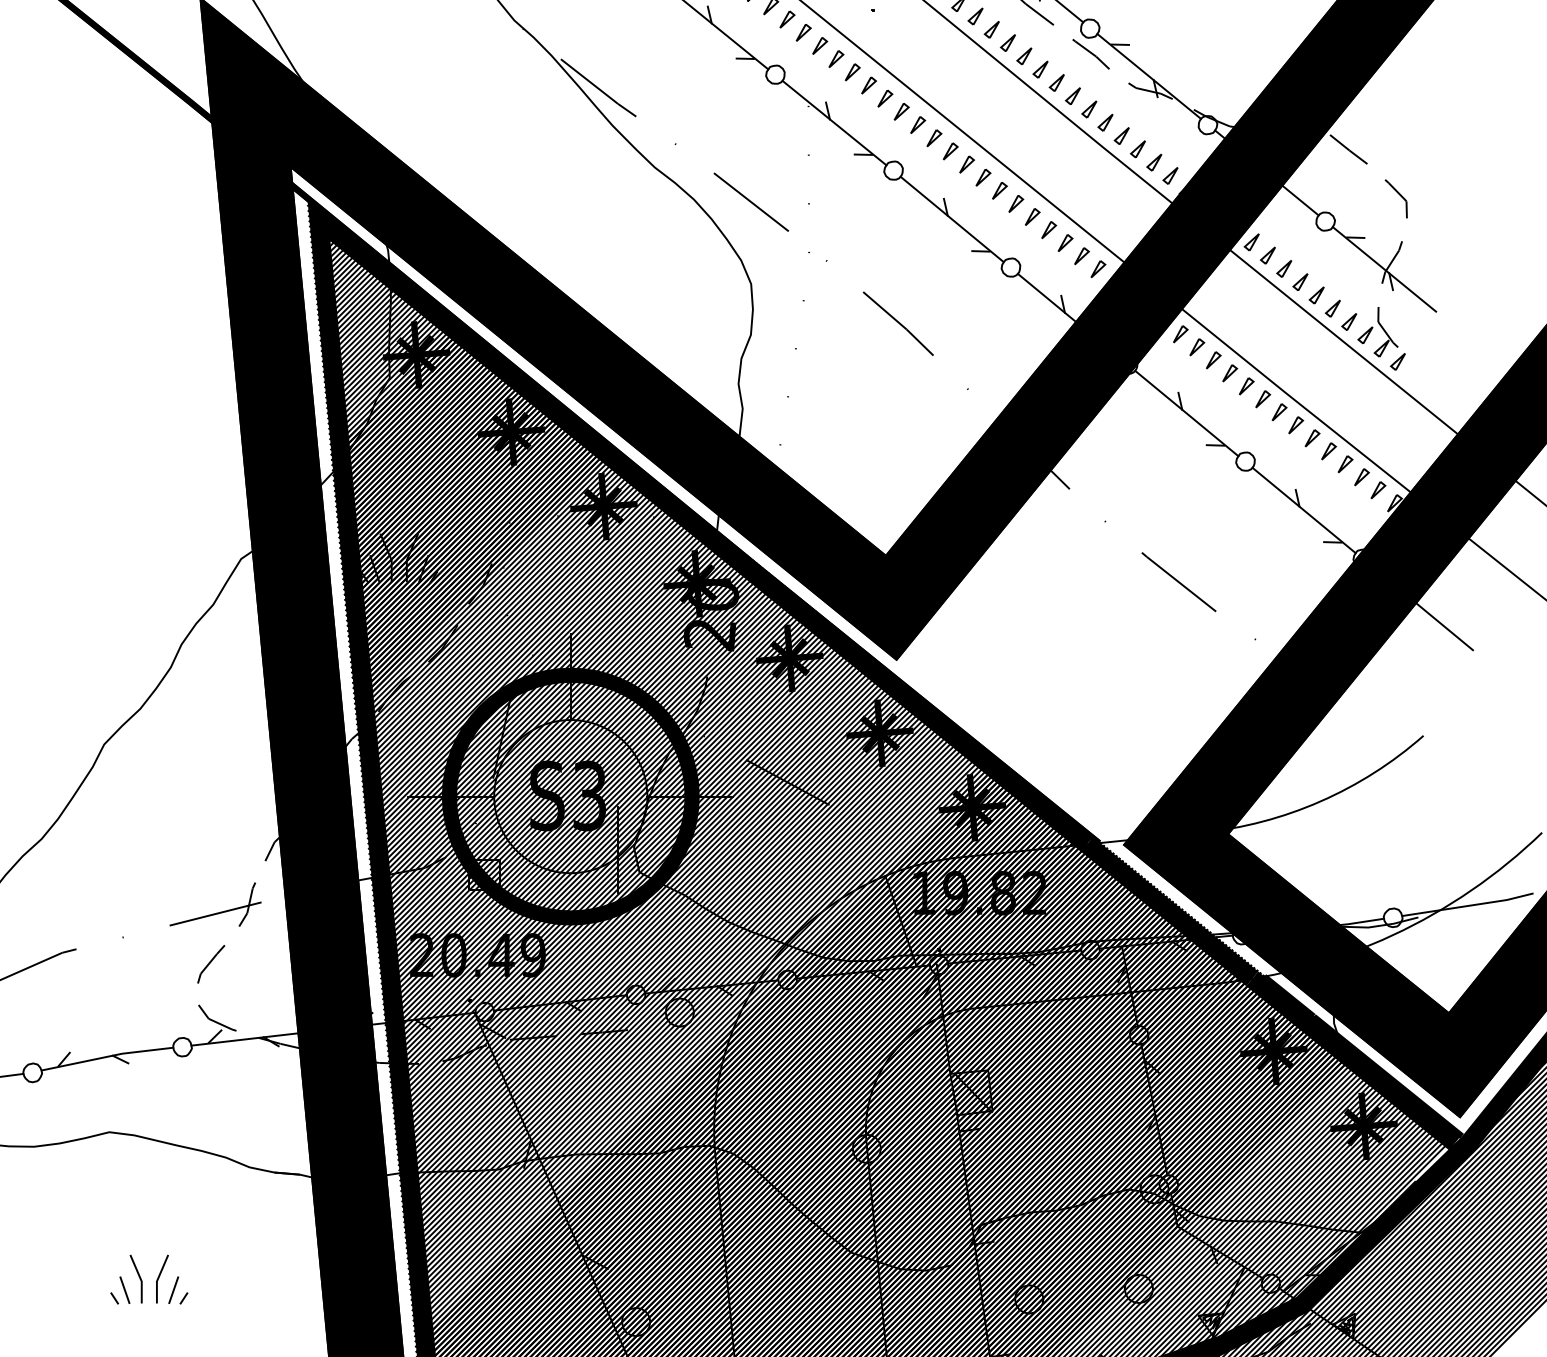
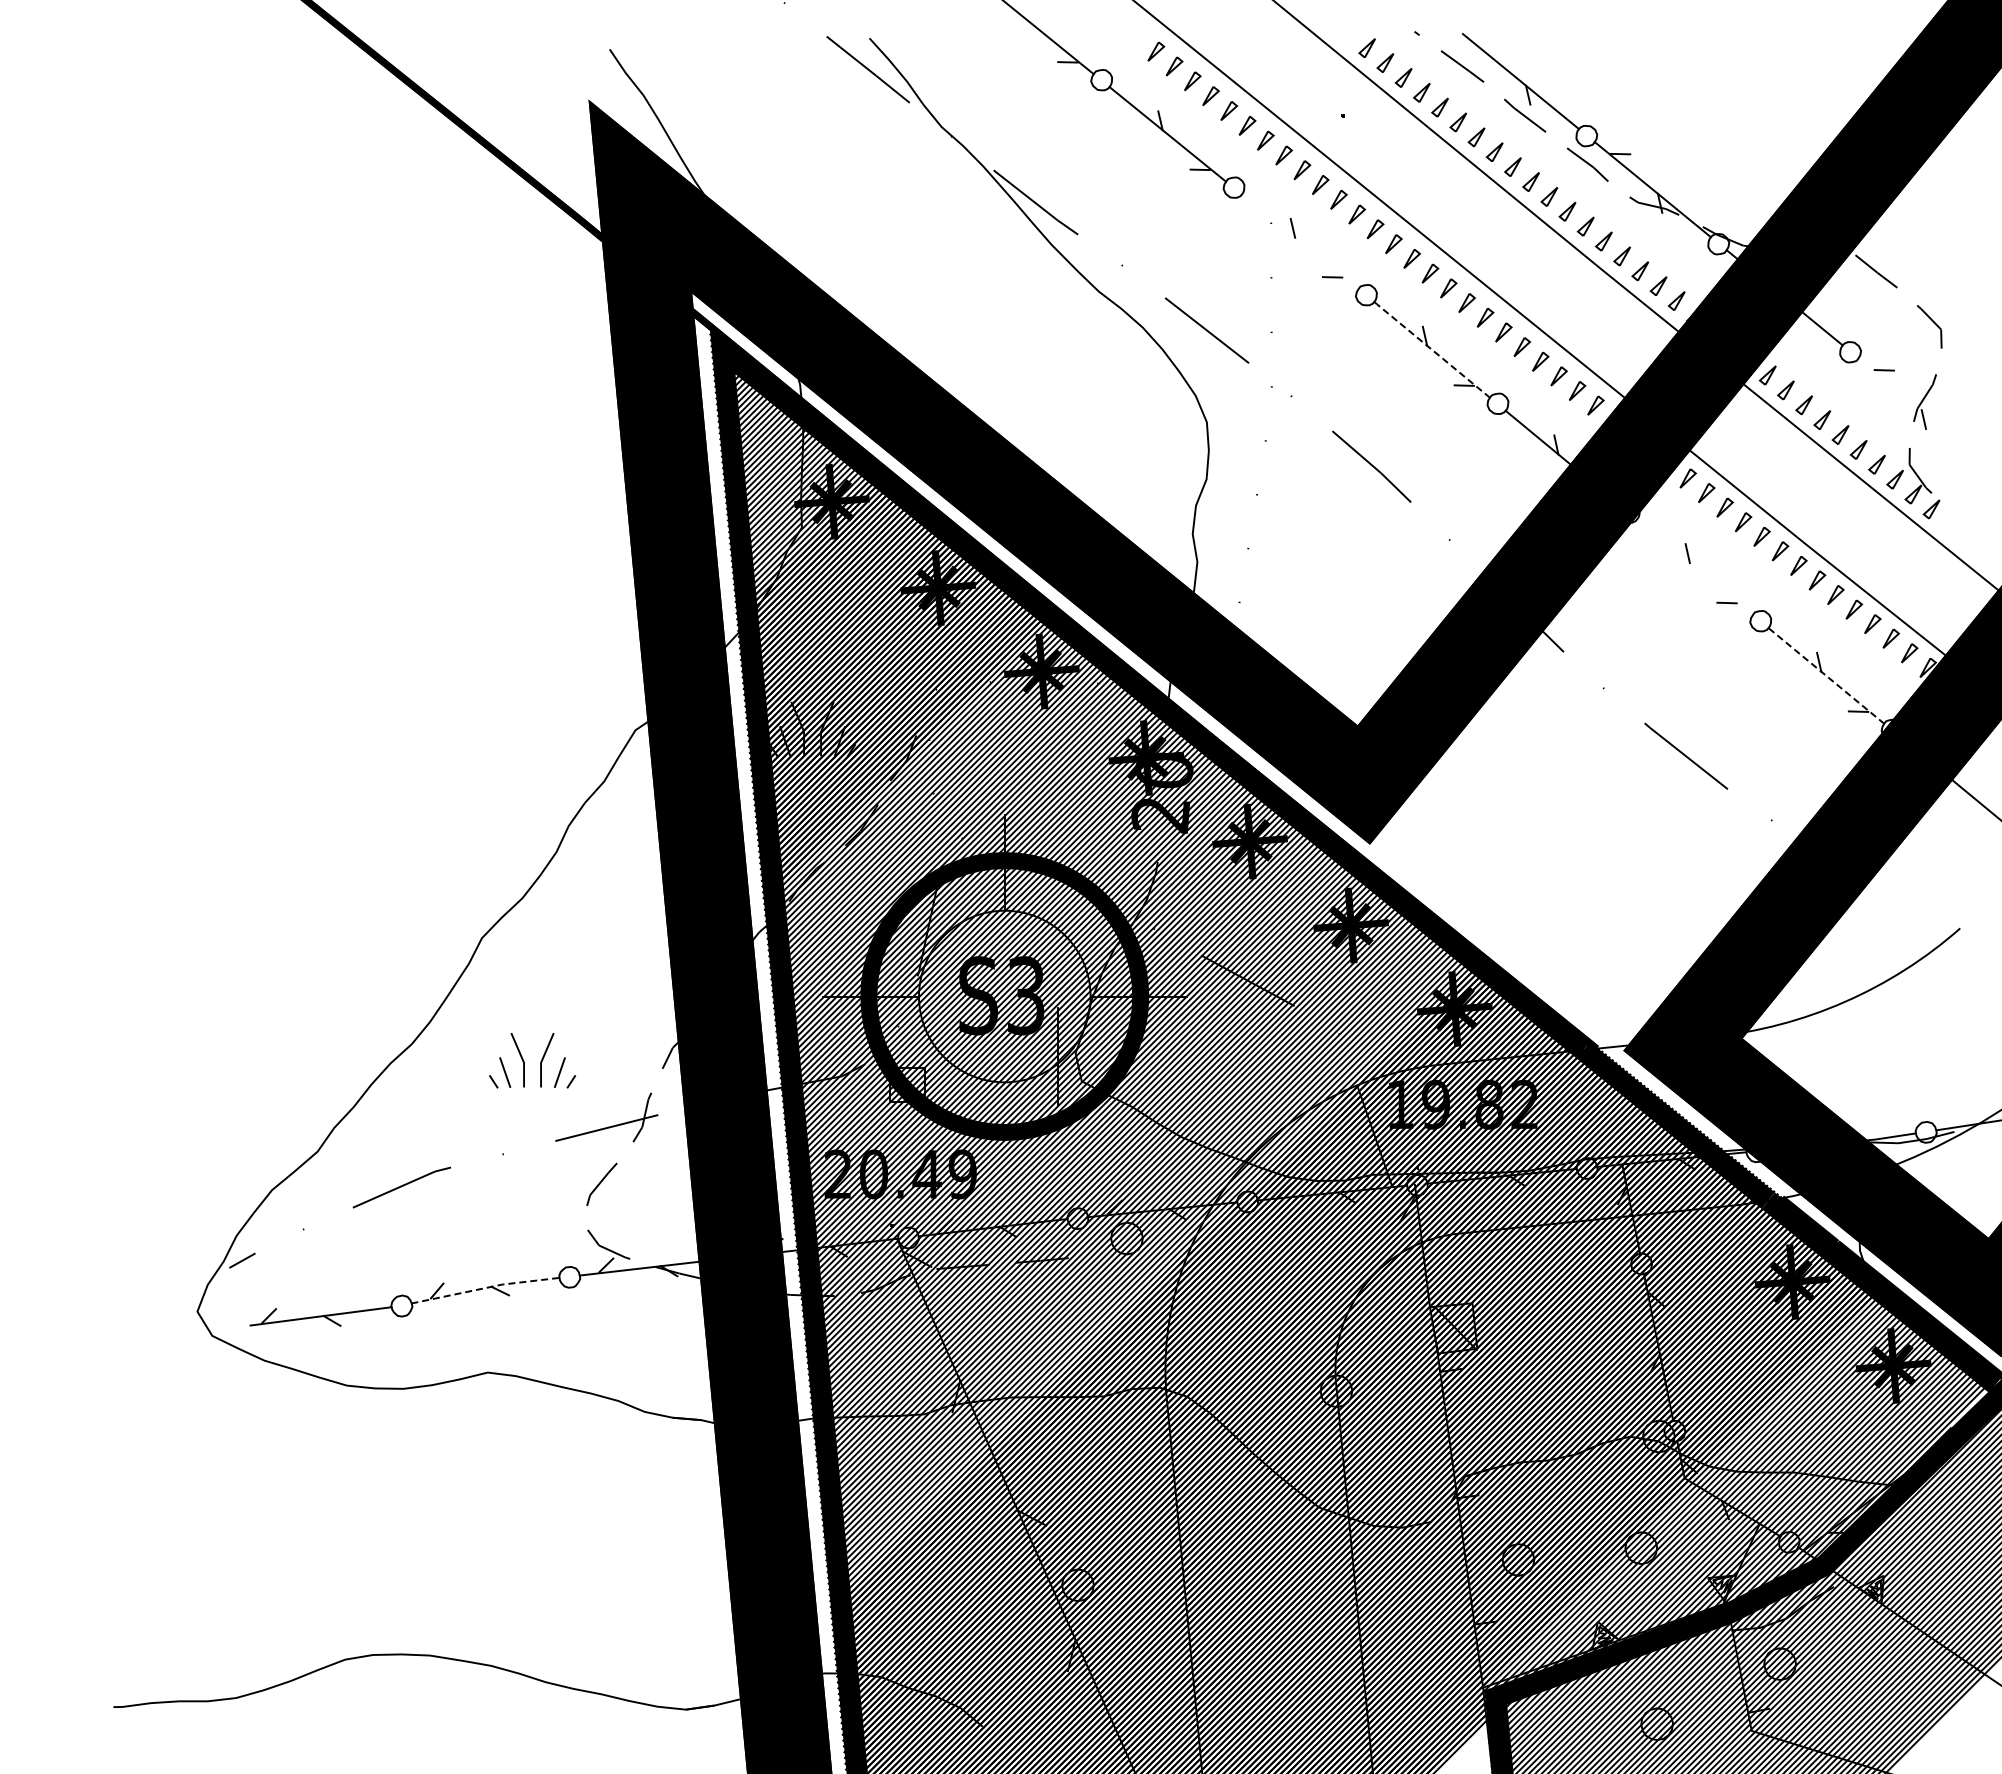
line: (834, 122) -> (1300, 241), removed
line: (952, 219) -> (1432, 349), solid -> dashed
line: (1384, 269) -> (1916, 405), removed
line: (1186, 413) -> (1694, 567), removed
line: (1304, 510) -> (1826, 676), solid -> dashed
line: (107, 1057) -> (485, 1288), solid -> dashed
part: (142, 1279) -> (524, 1060), moved

